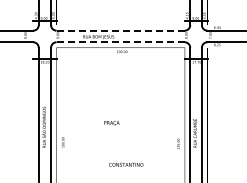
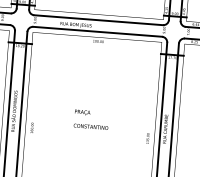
line: (121, 30) -> (99, 20), dashed -> solid
line: (121, 42) -> (98, 32), dashed -> solid
text: (126, 164) -> (91, 126), moved

